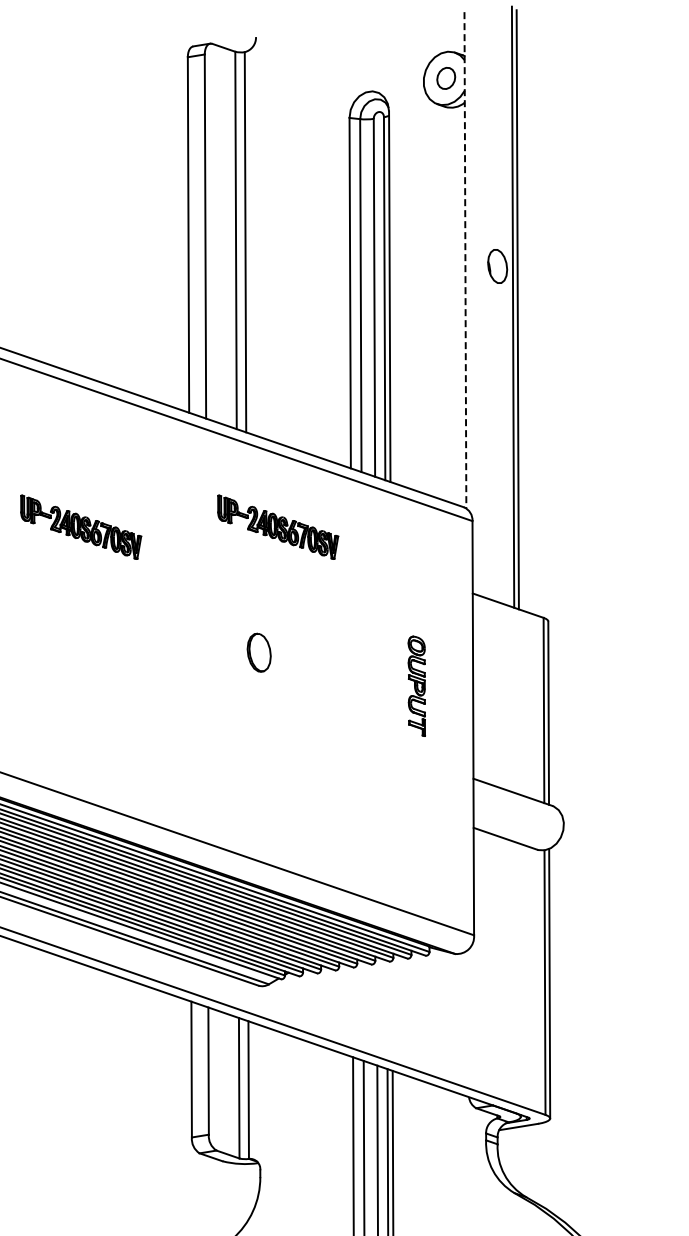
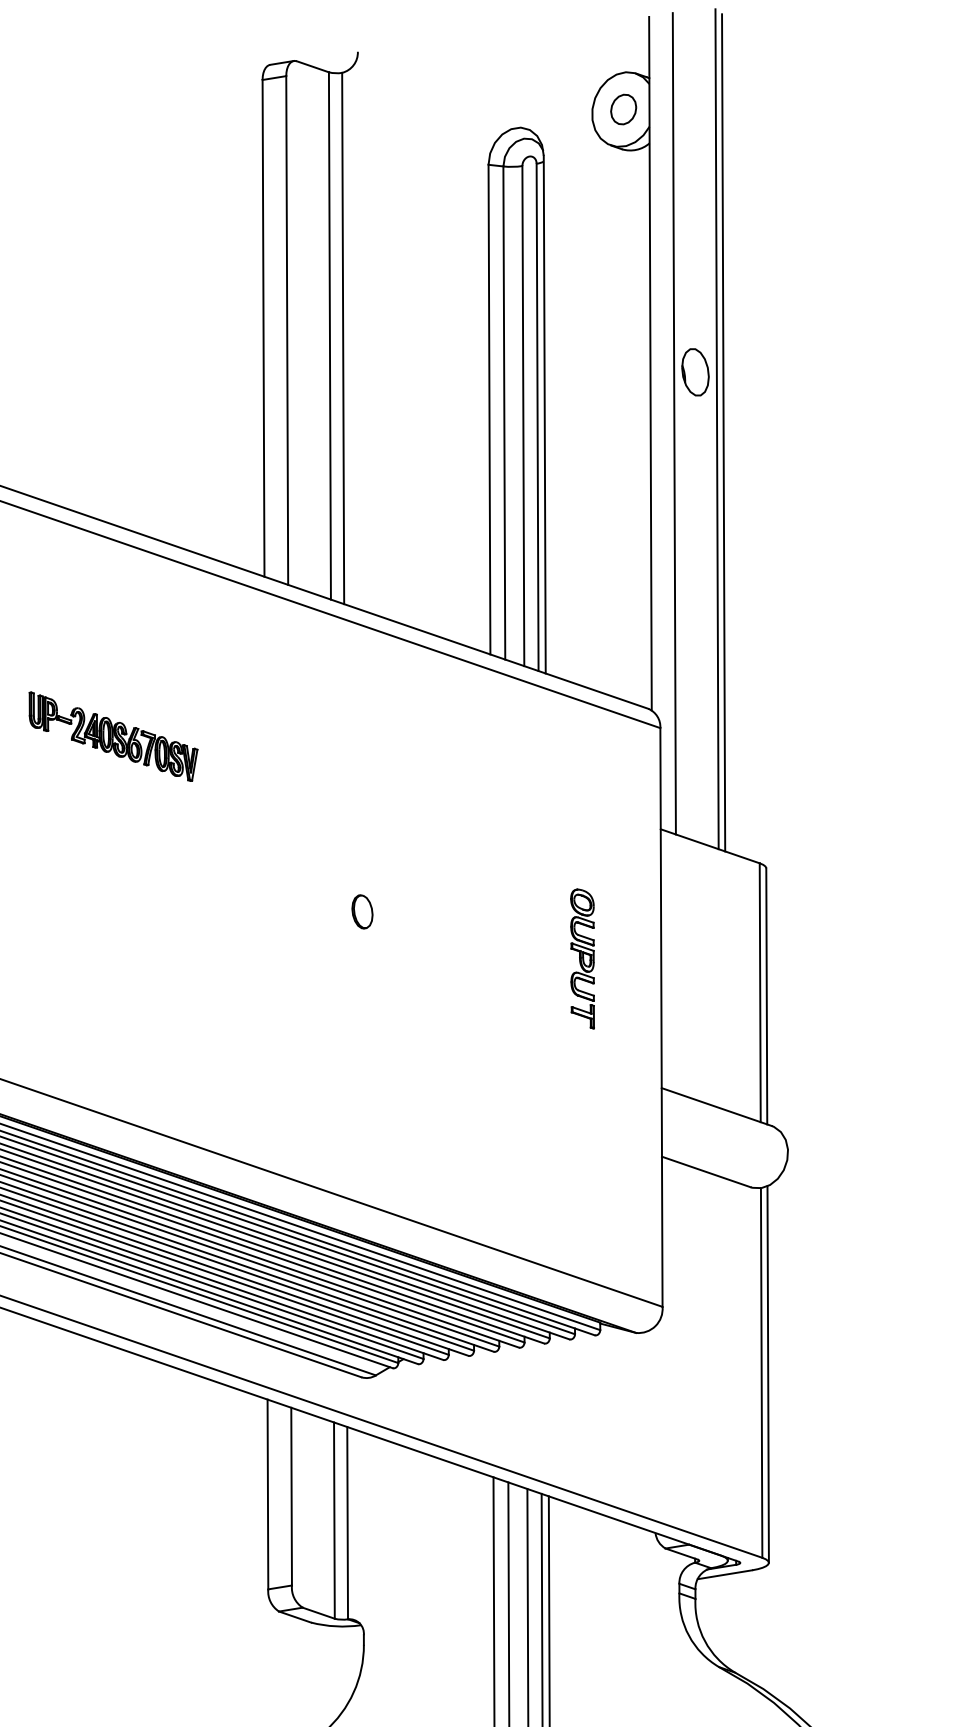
line: (465, 260) -> (650, 363), dashed -> solid
line: (482, 303) -> (674, 424), added
part: (278, 526) -> (389, 735), removed
part: (259, 652) -> (362, 911), size x0.62

